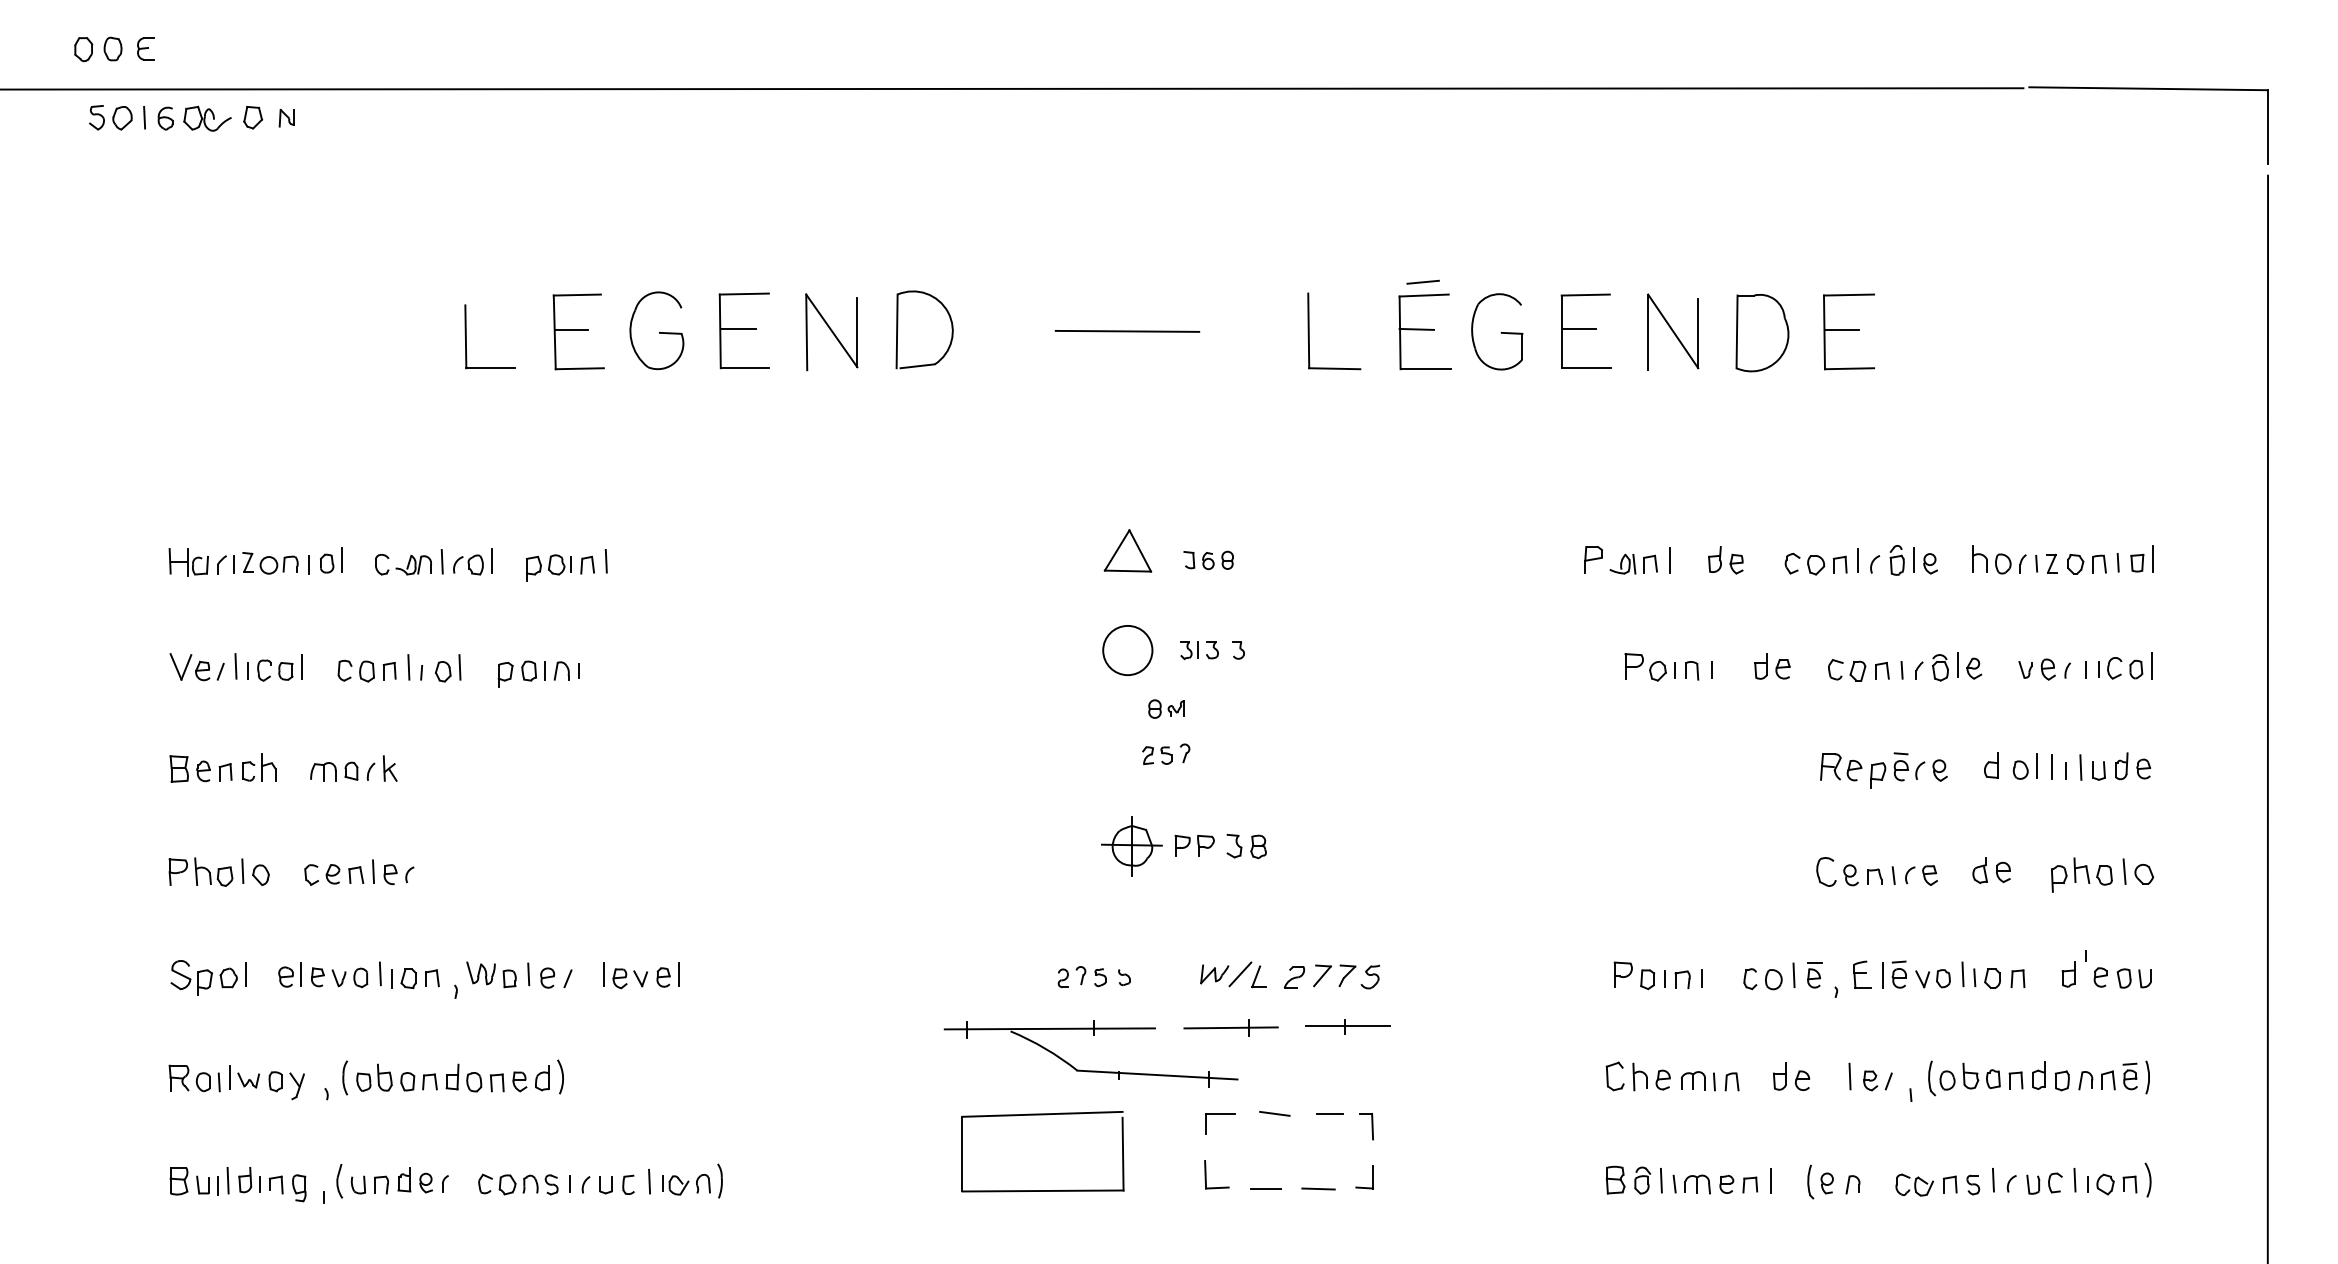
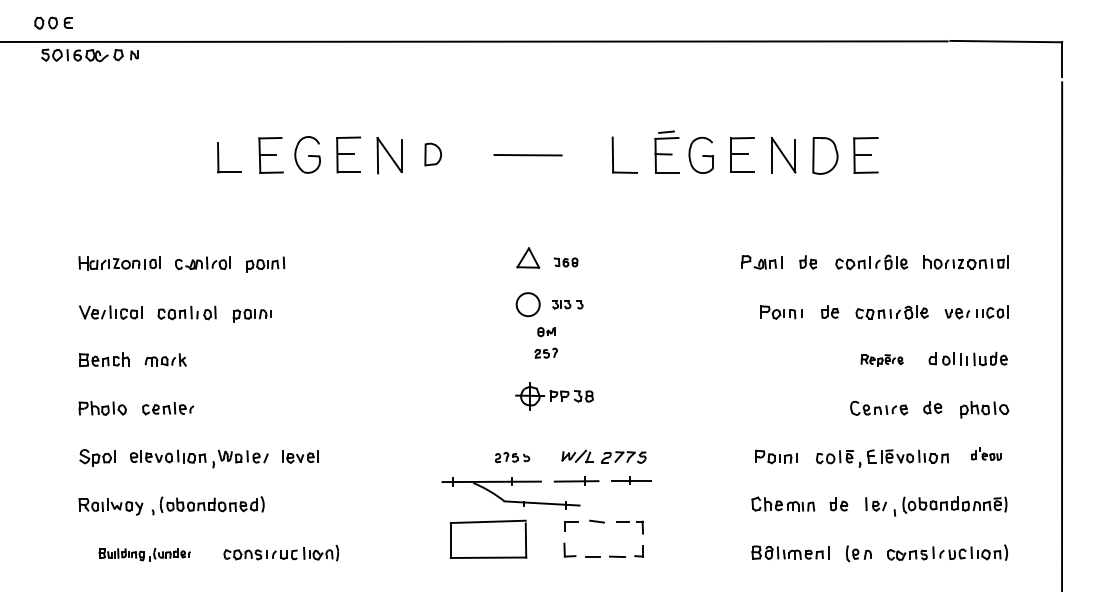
part: (925, 329) -> (433, 154), size x0.6
part: (1882, 769) -> (881, 360), size x0.7
part: (2106, 968) -> (986, 453), size x0.7
part: (308, 1184) -> (144, 554), size x0.7

